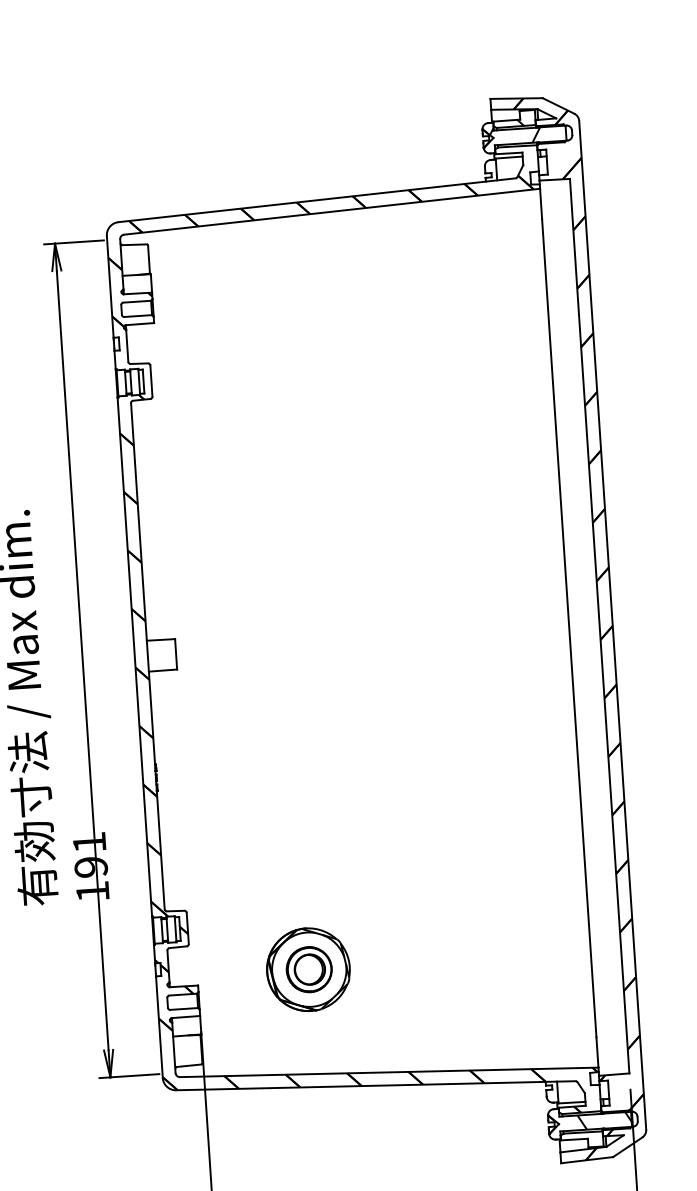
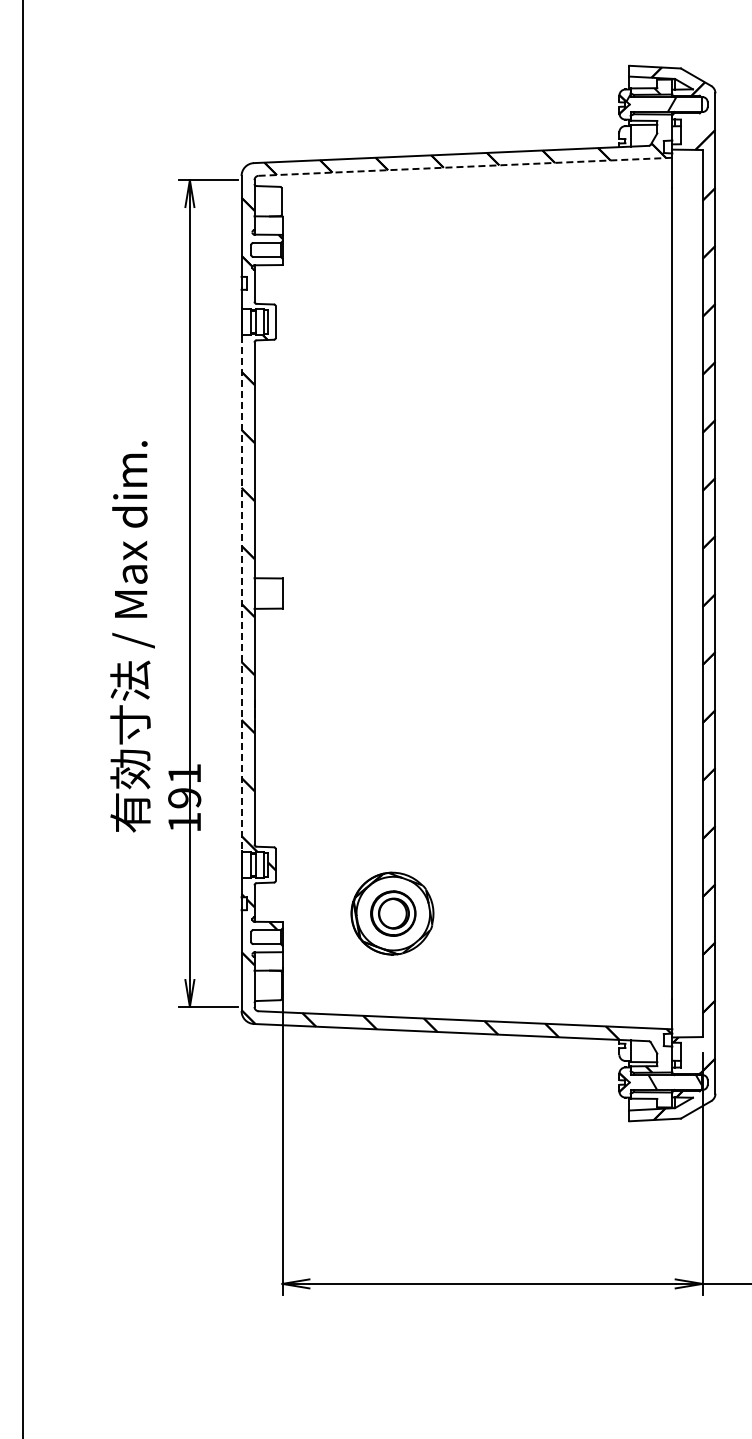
line: (333, 211) -> (466, 166), solid -> dashed
line: (134, 658) -> (241, 594), solid -> dashed

